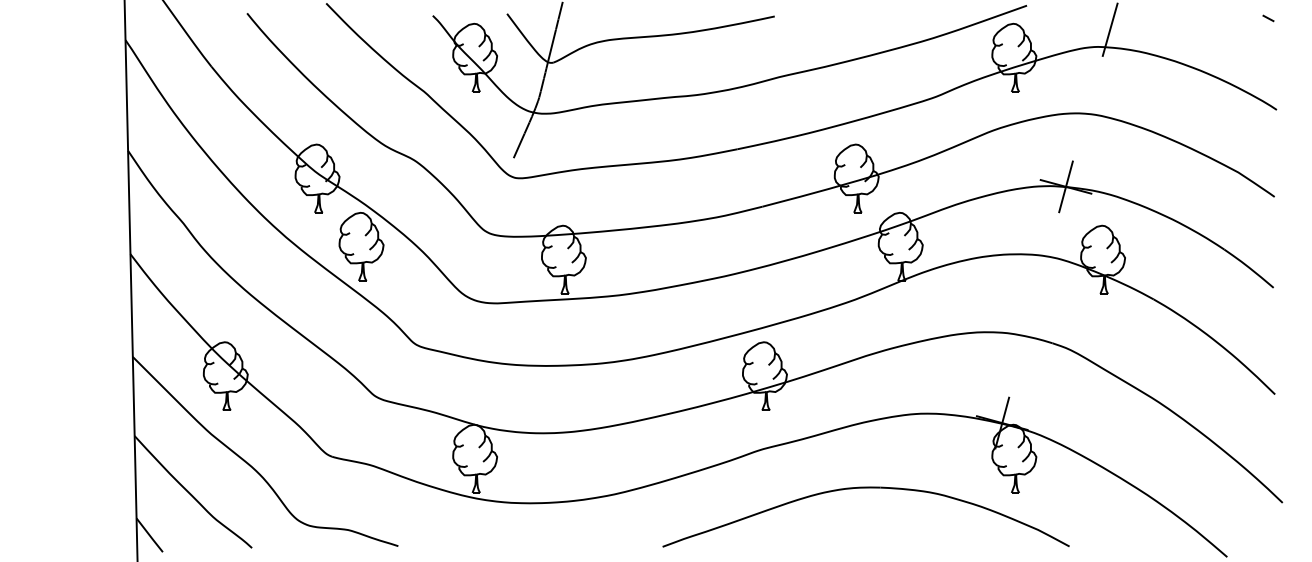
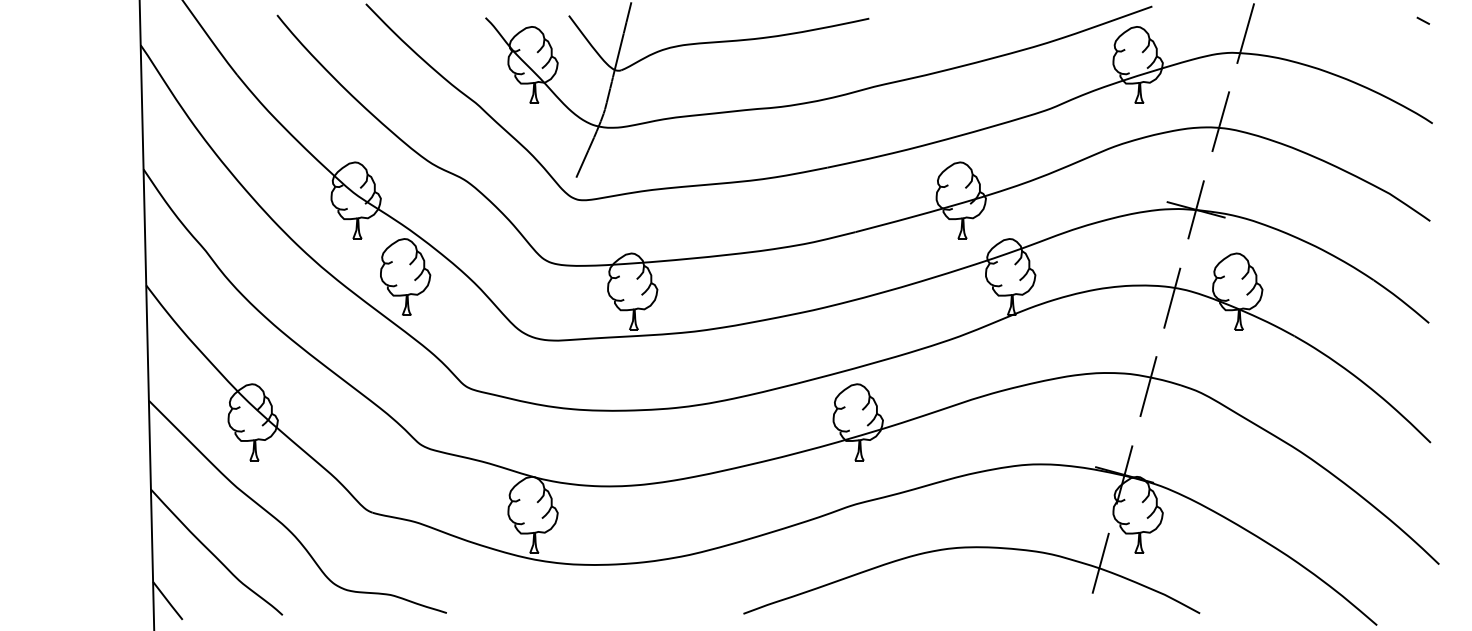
line: (1087, 108) -> (1220, 121), added
line: (1044, 265) -> (1171, 298), added
line: (1023, 344) -> (1148, 386), added
line: (980, 501) -> (1100, 562), added

